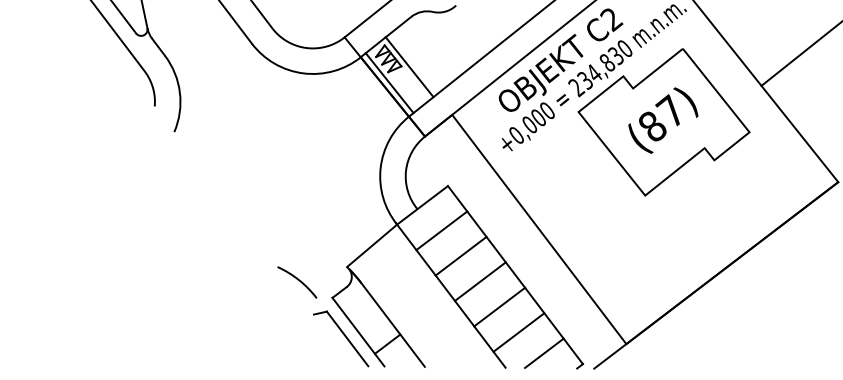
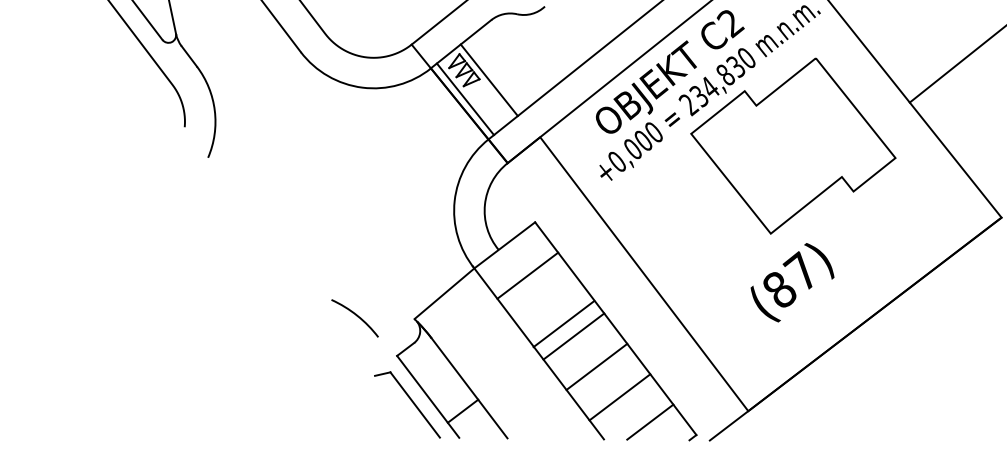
text: (663, 120) -> (792, 282), moved
line: (460, 255) -> (563, 323), moved
arc: (297, 280) -> (355, 316), moved

